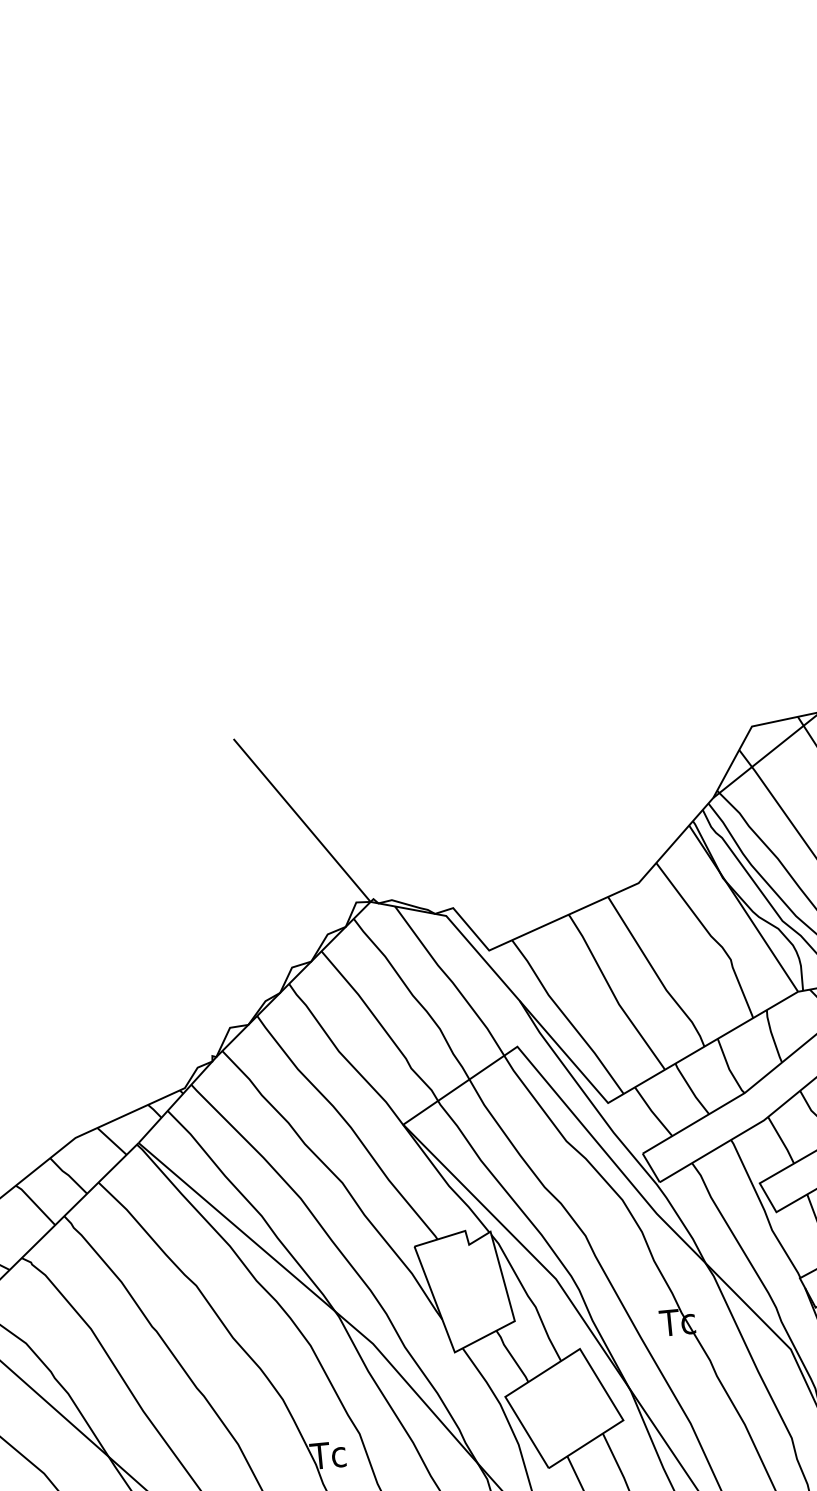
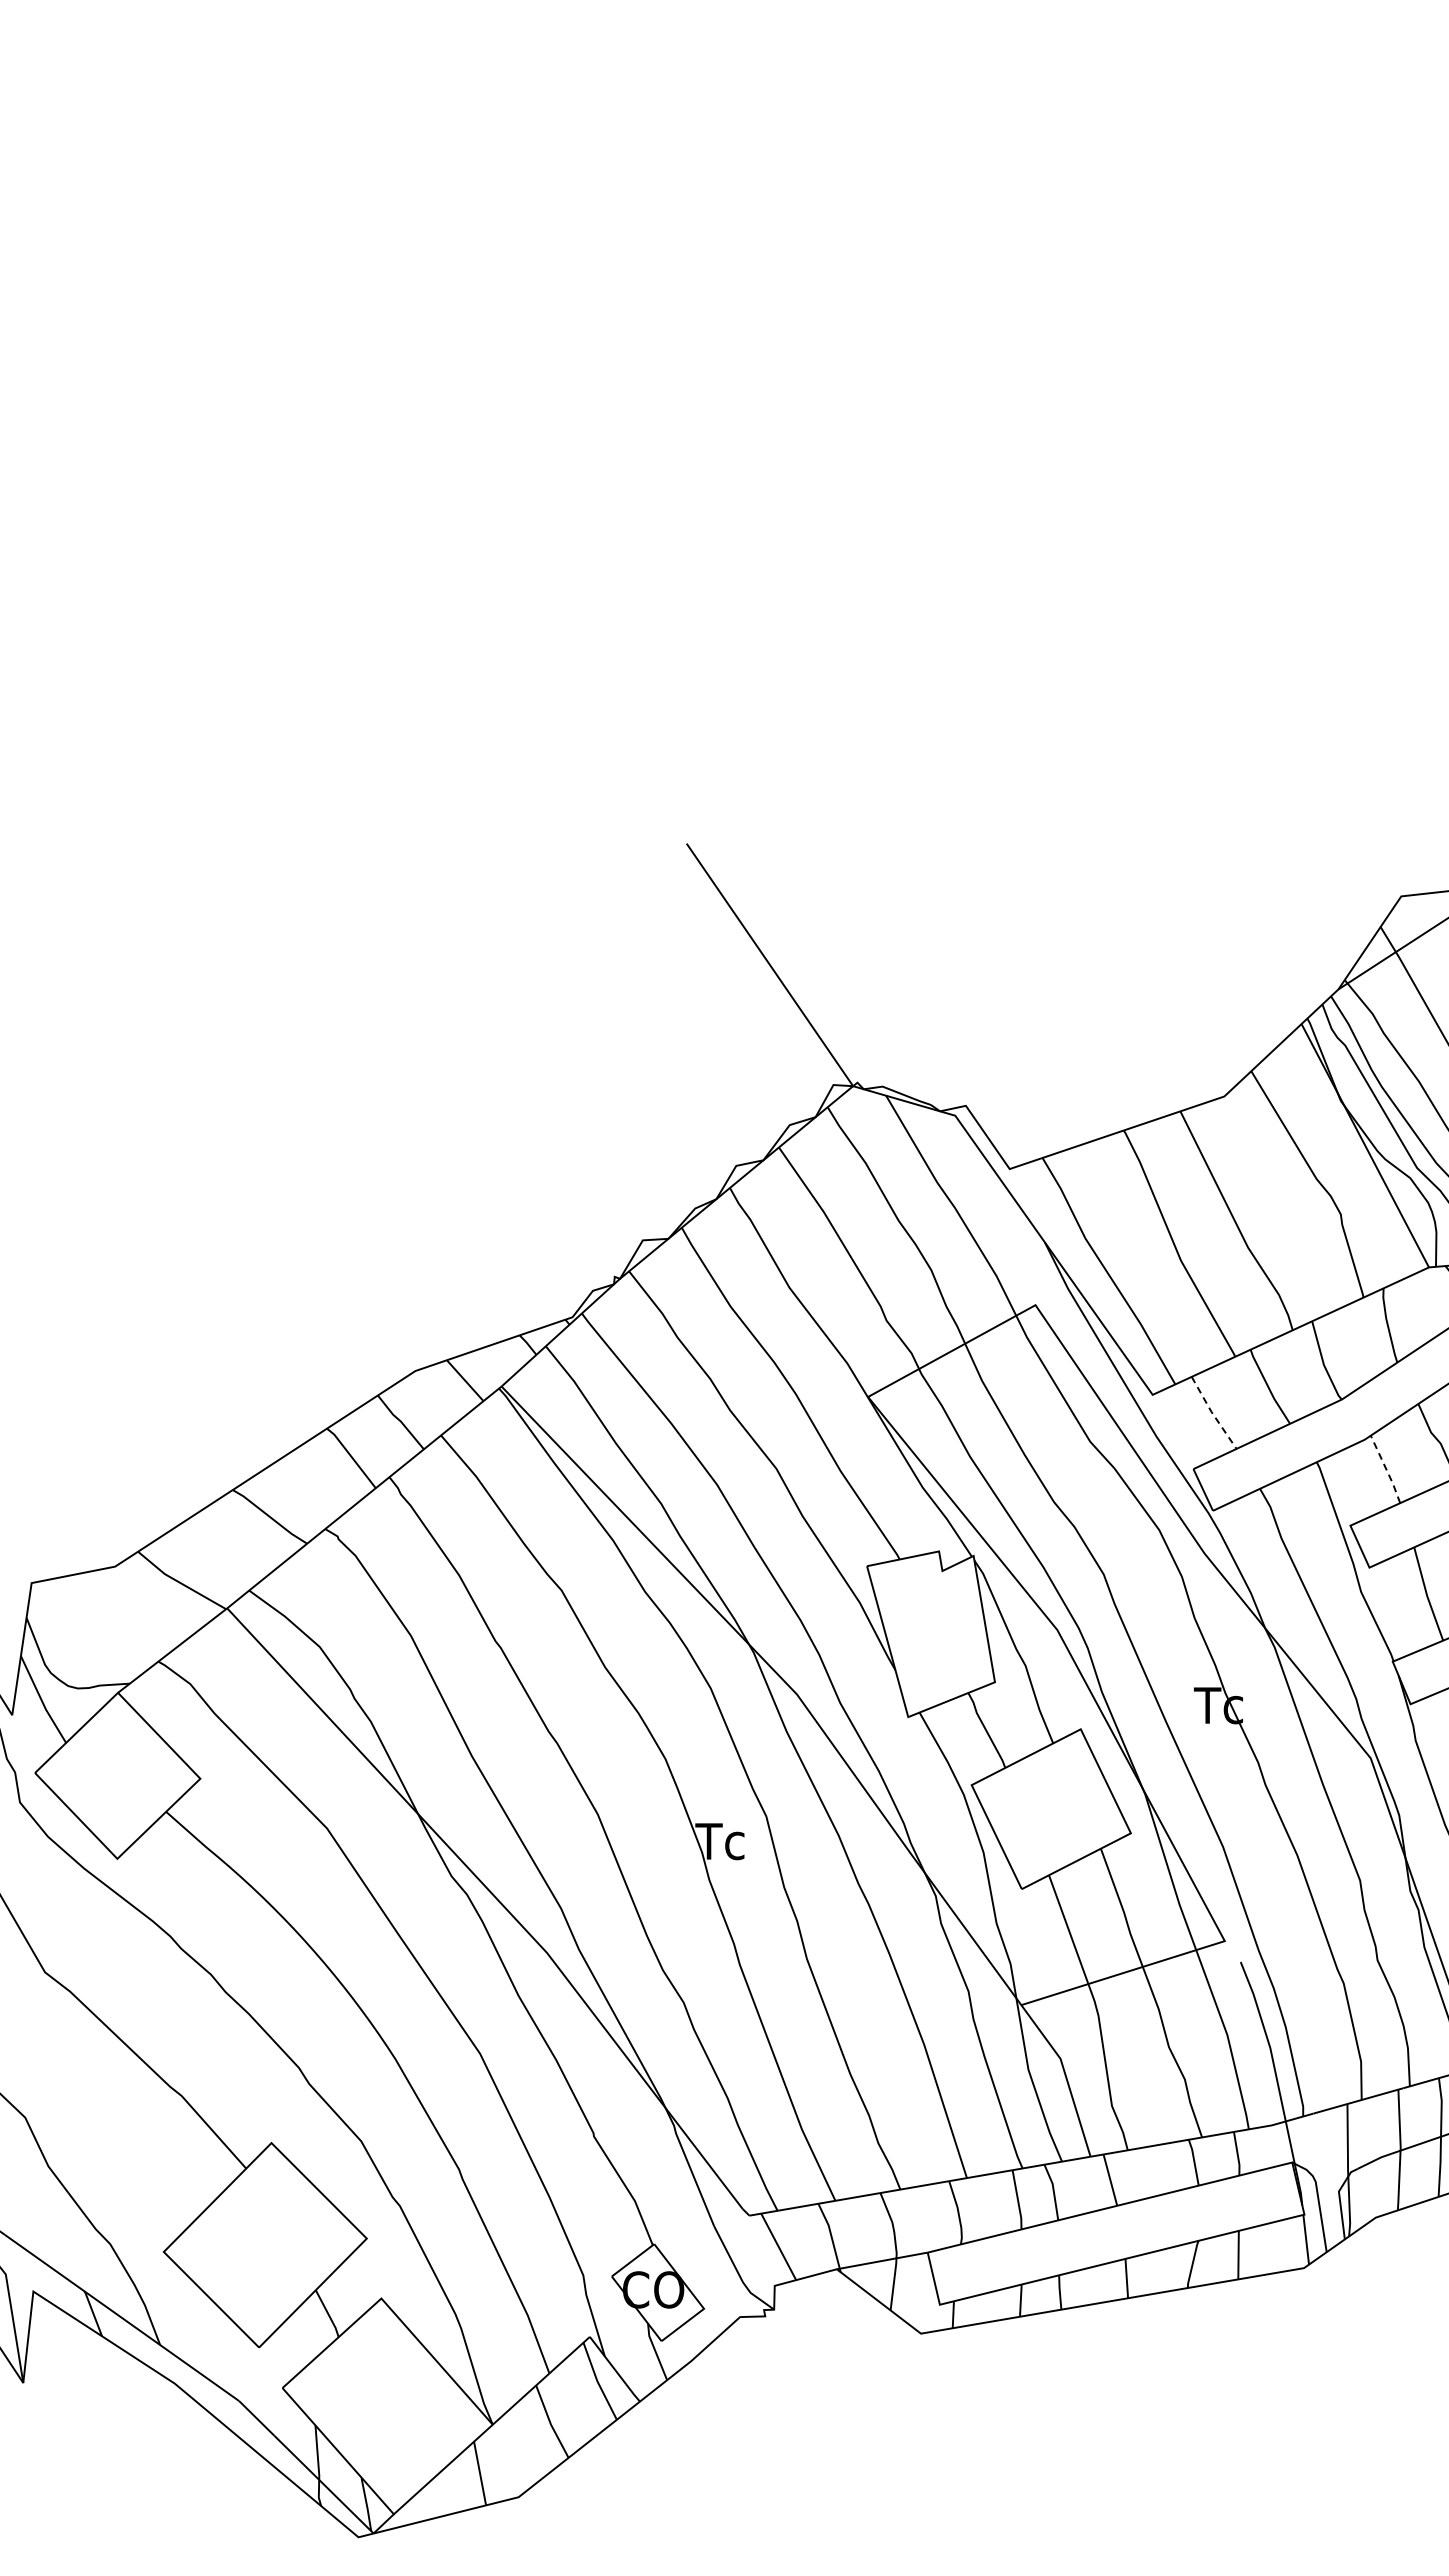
line: (652, 1112) -> (1212, 1413), solid -> dashed
line: (781, 1140) -> (1386, 1469), solid -> dashed

